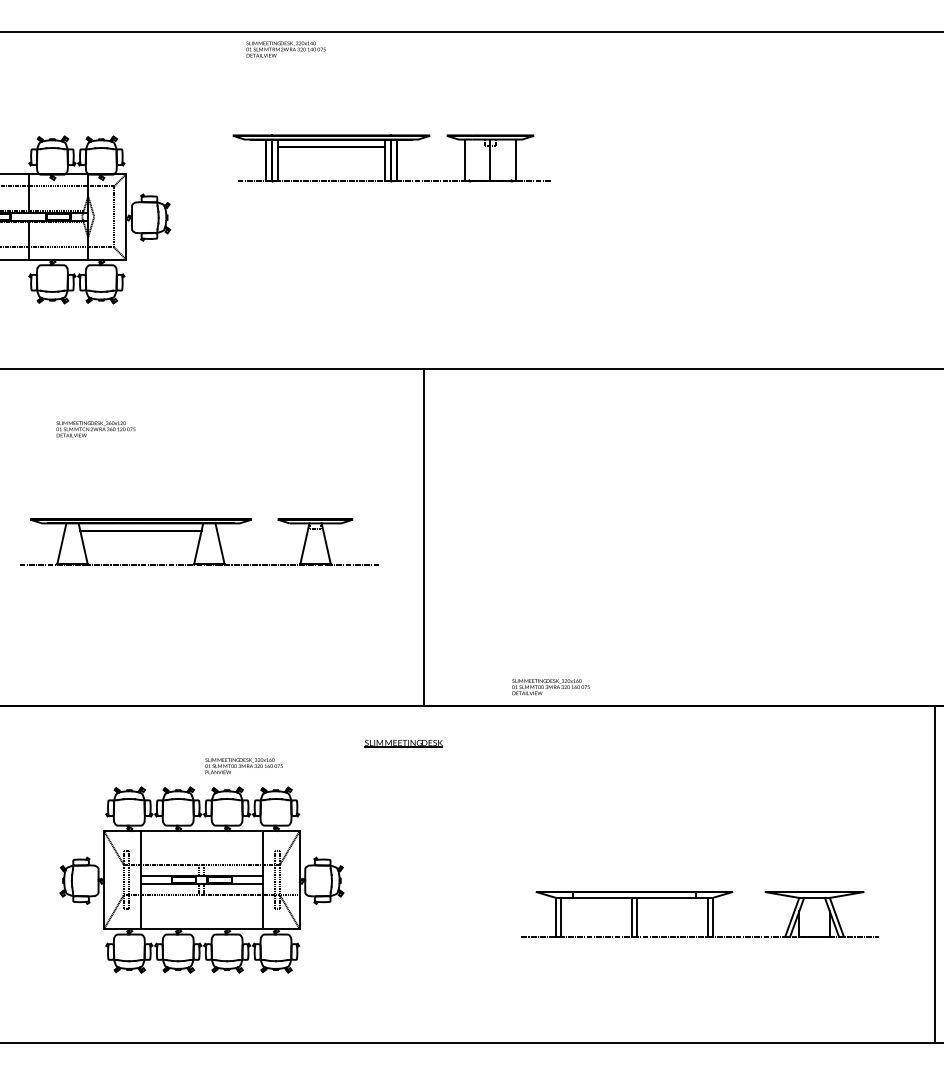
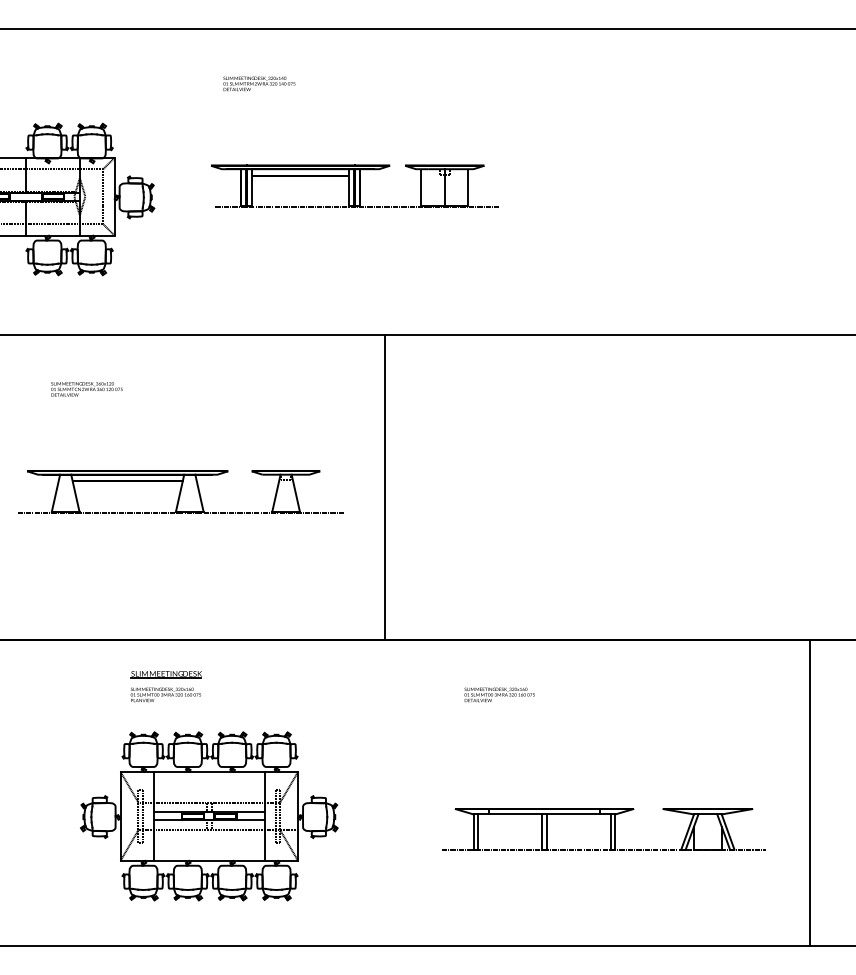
text: (285, 49) -> (258, 83), moved
part: (391, 158) -> (354, 186), moved
text: (550, 687) -> (499, 695), moved
part: (403, 743) -> (166, 674), moved
text: (243, 766) -> (165, 695), moved
line: (935, 873) -> (810, 792), moved
part: (201, 879) -> (208, 815), moved
part: (707, 914) -> (610, 829), moved

